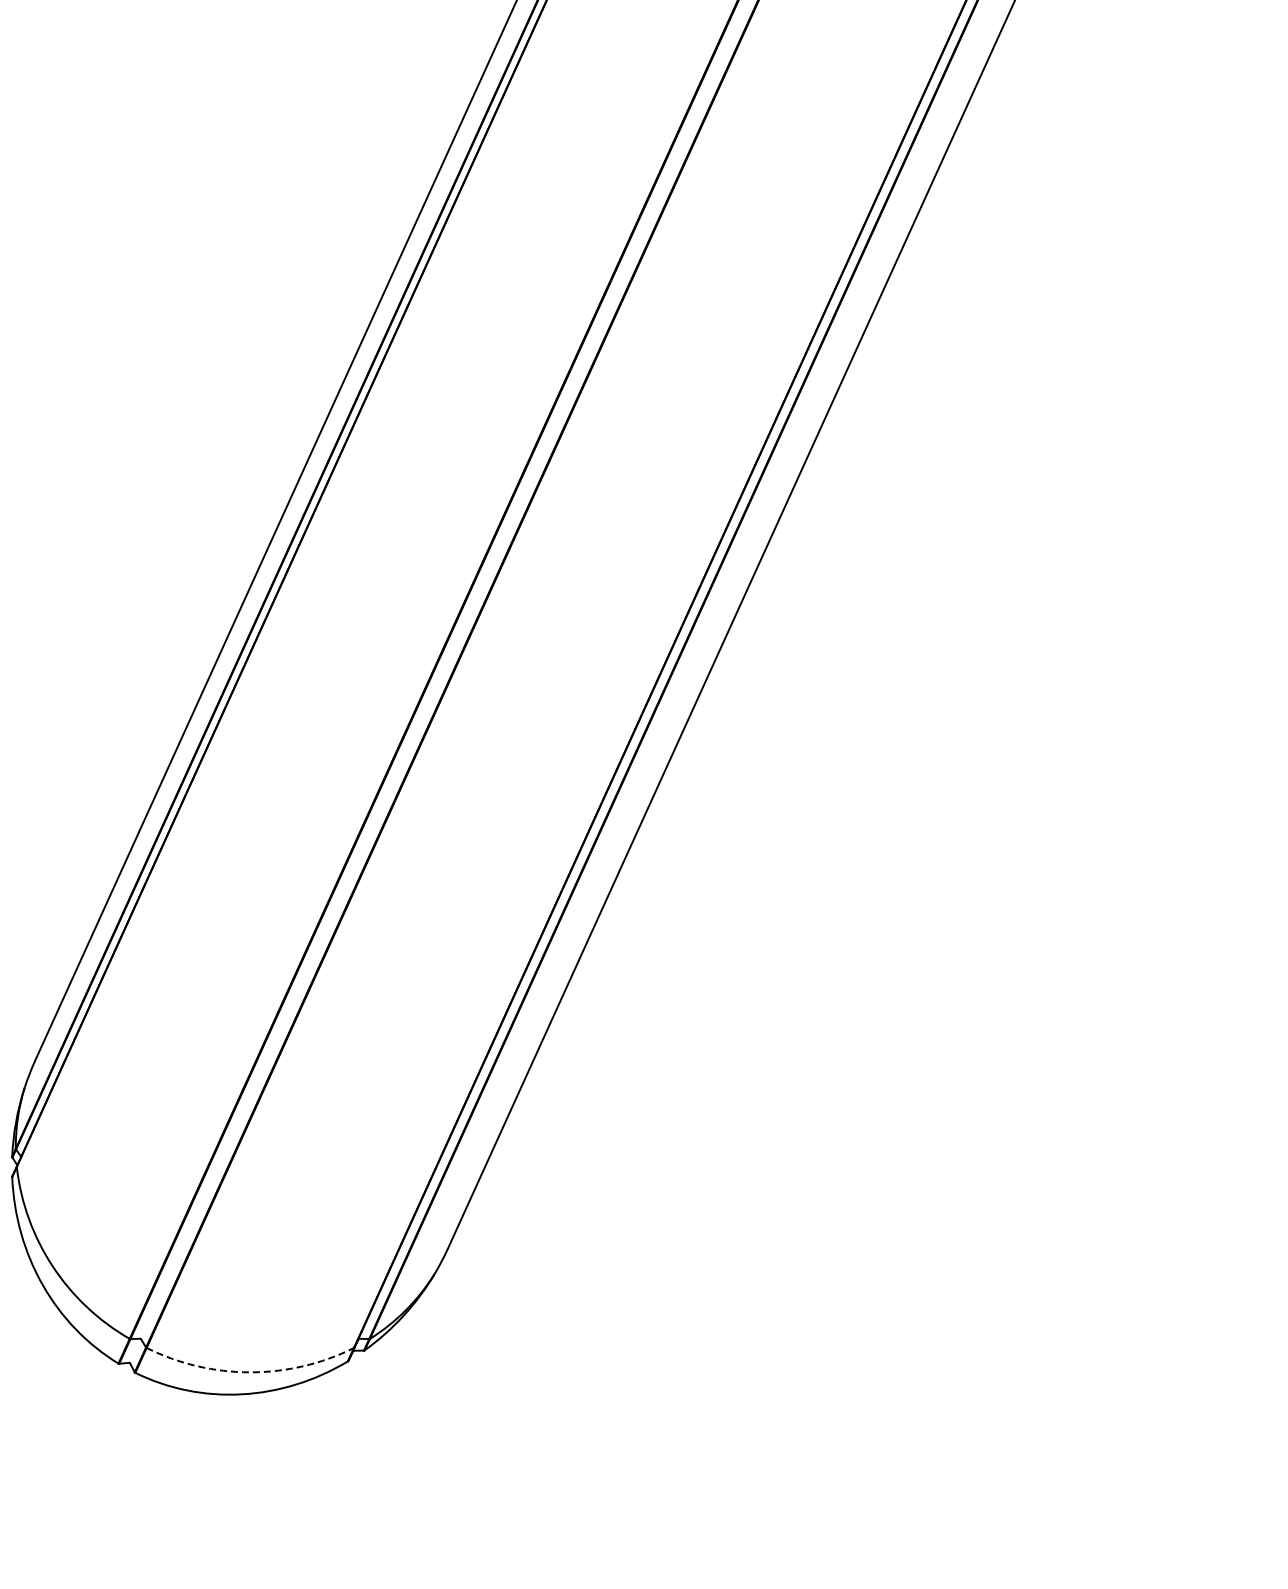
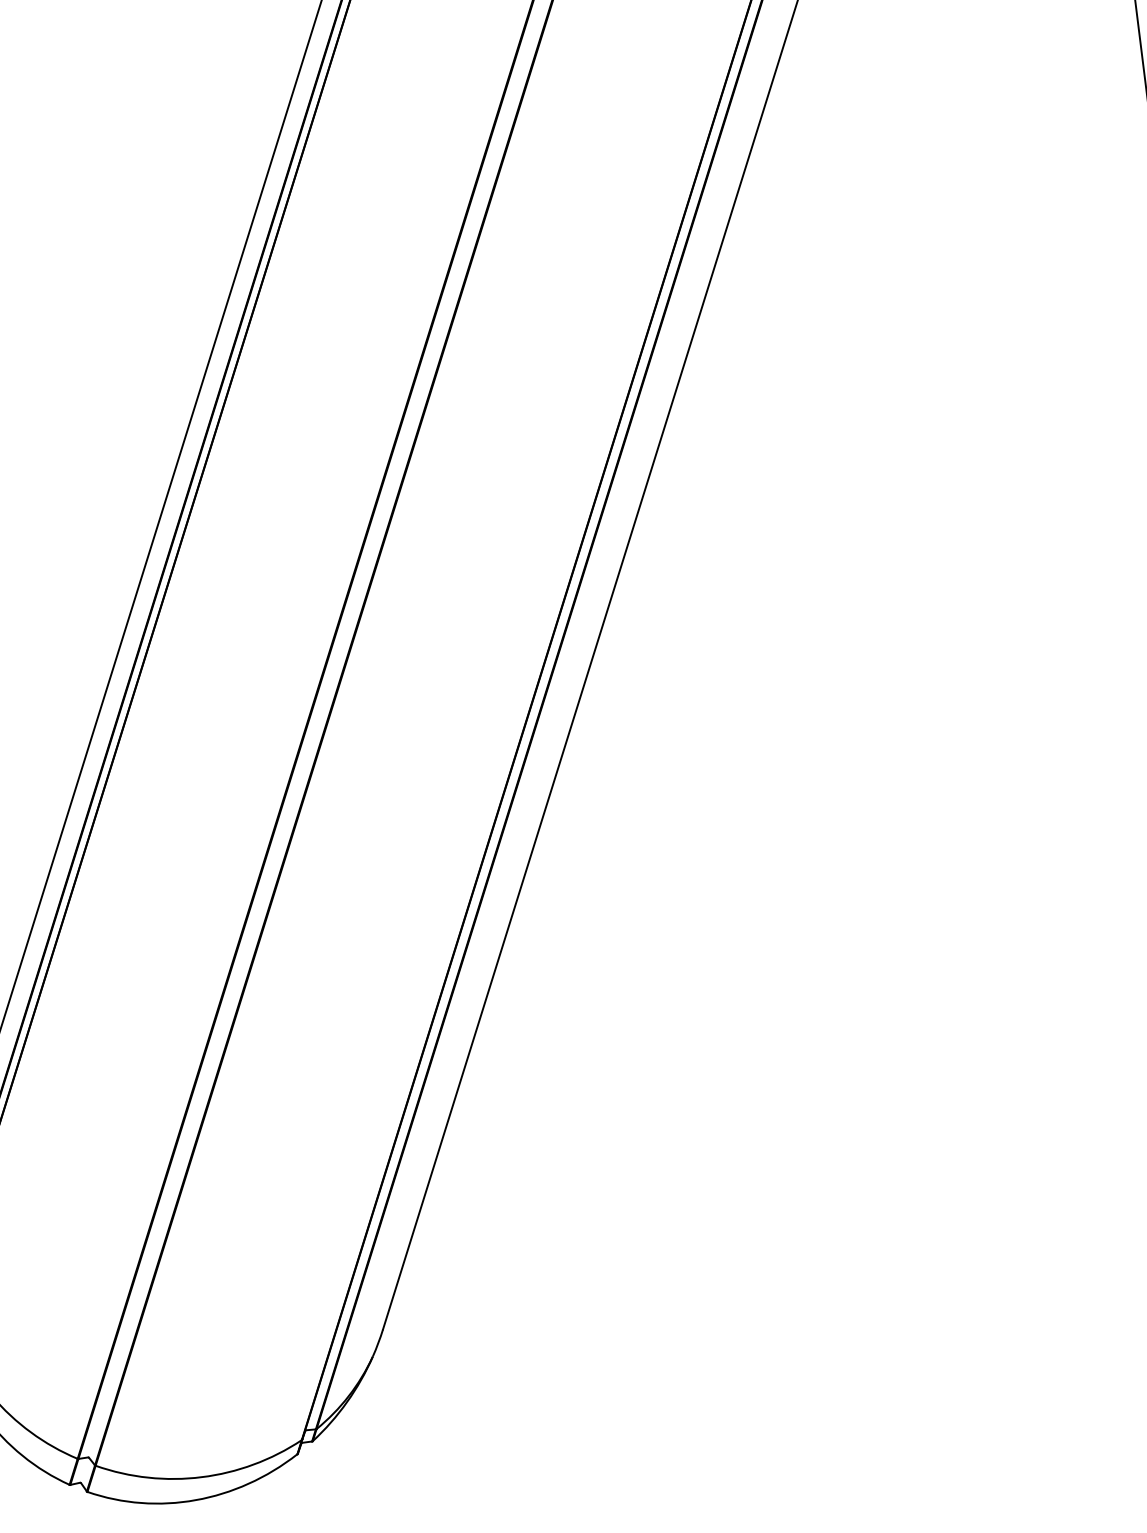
arc: (250, 1372) -> (201, 1477), dashed -> solid

